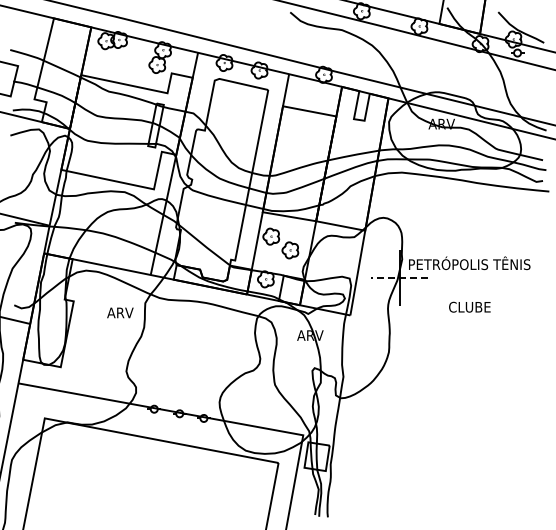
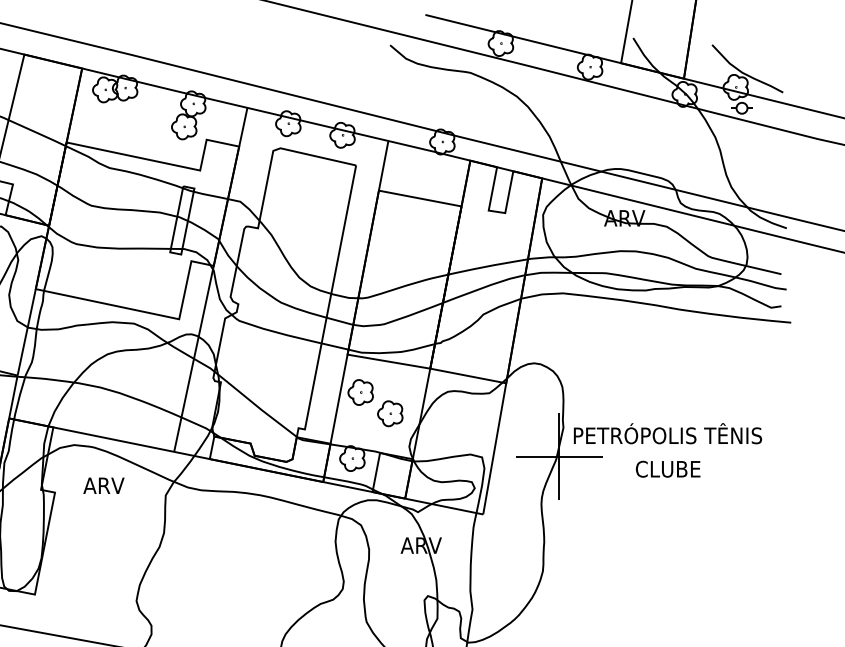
line: (399, 278) -> (559, 457), dashed -> solid
text: (469, 306) -> (667, 468), moved
text: (120, 312) -> (104, 485), moved

